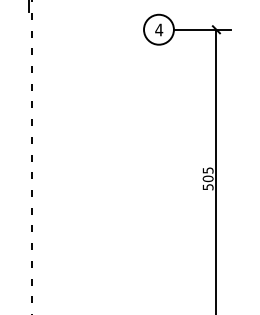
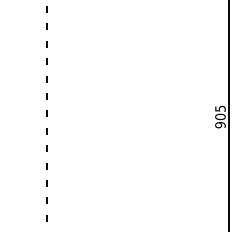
text: (207, 187) -> (219, 125), 505 -> 905

